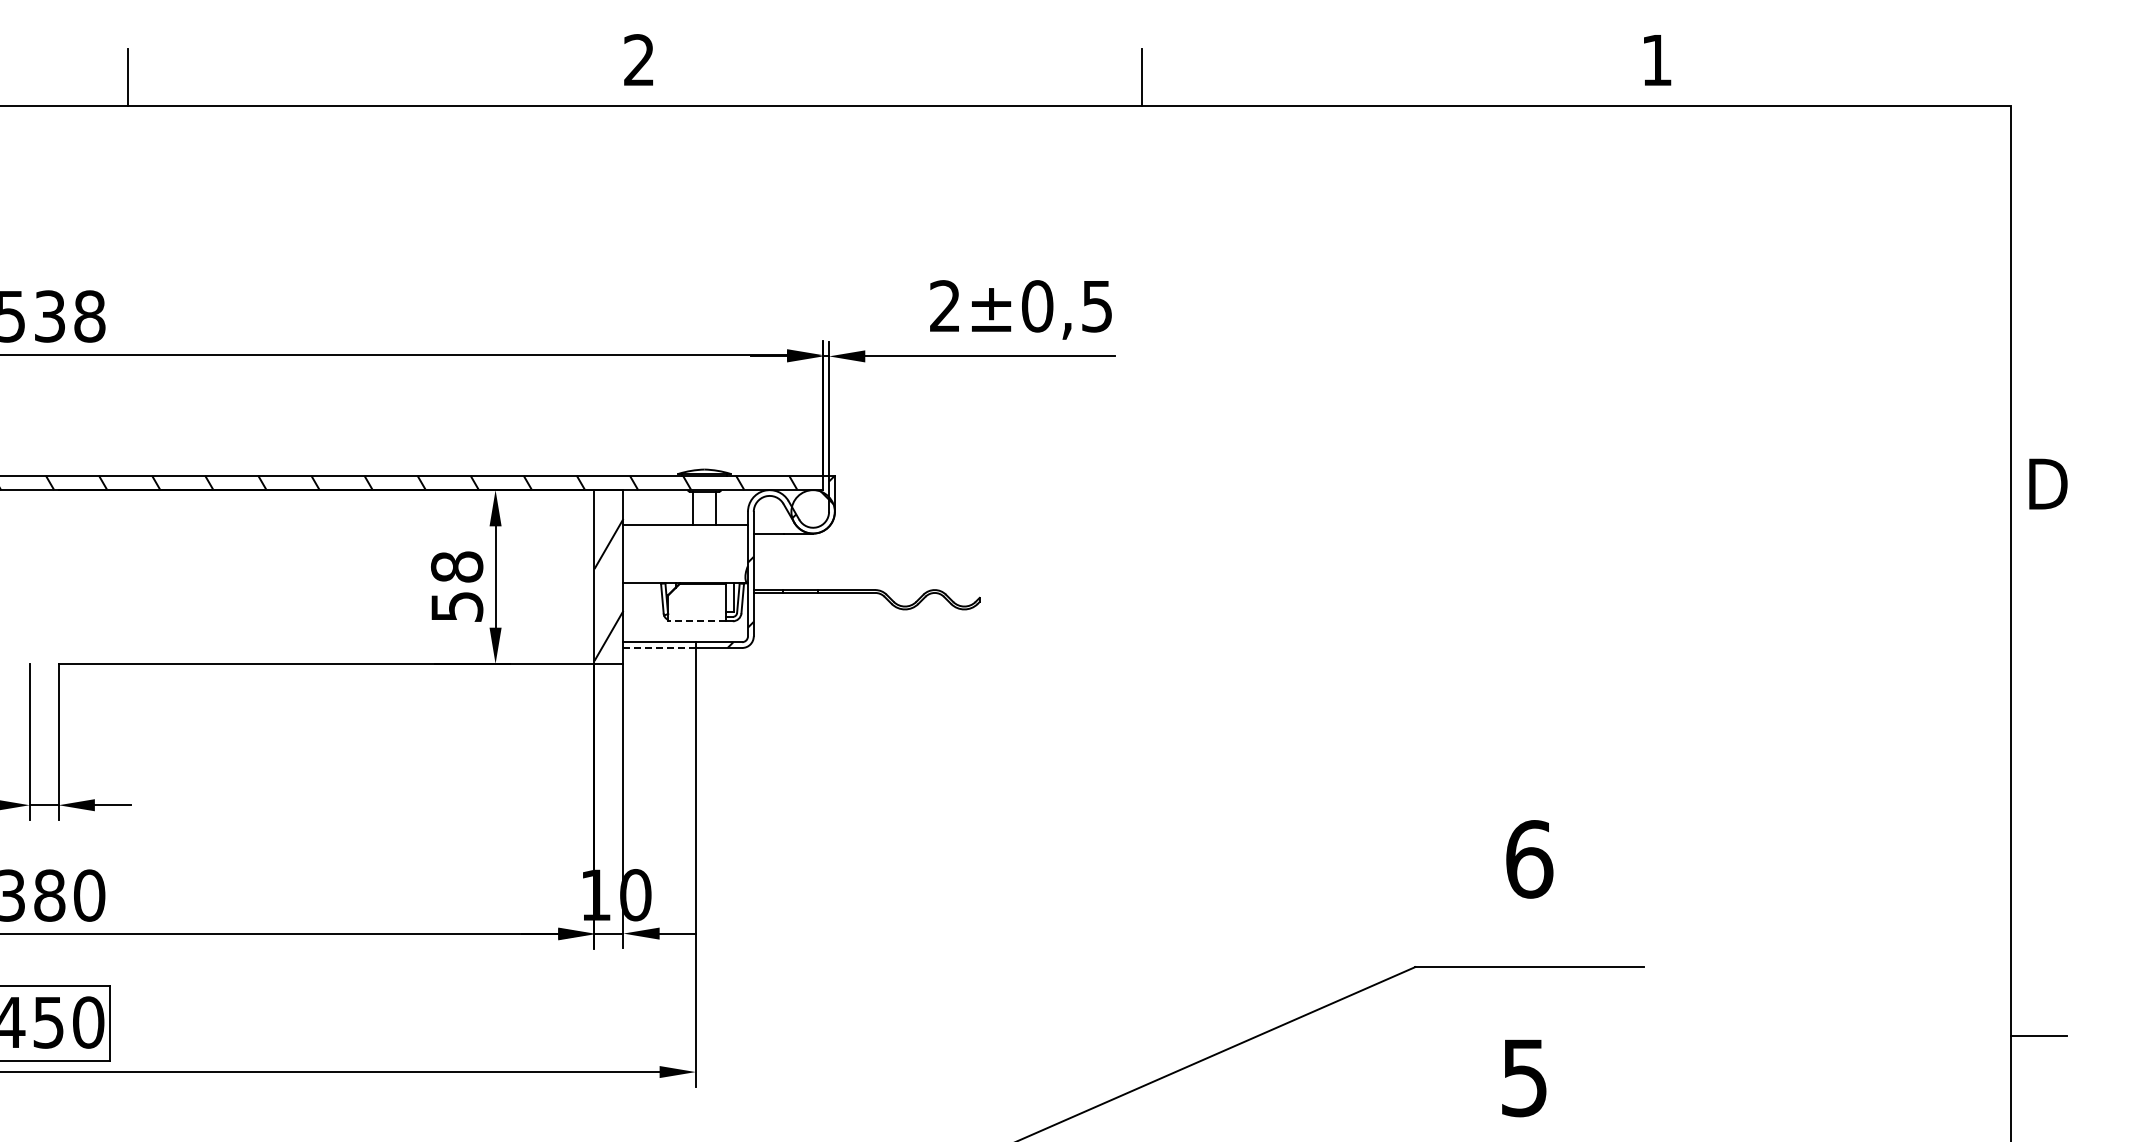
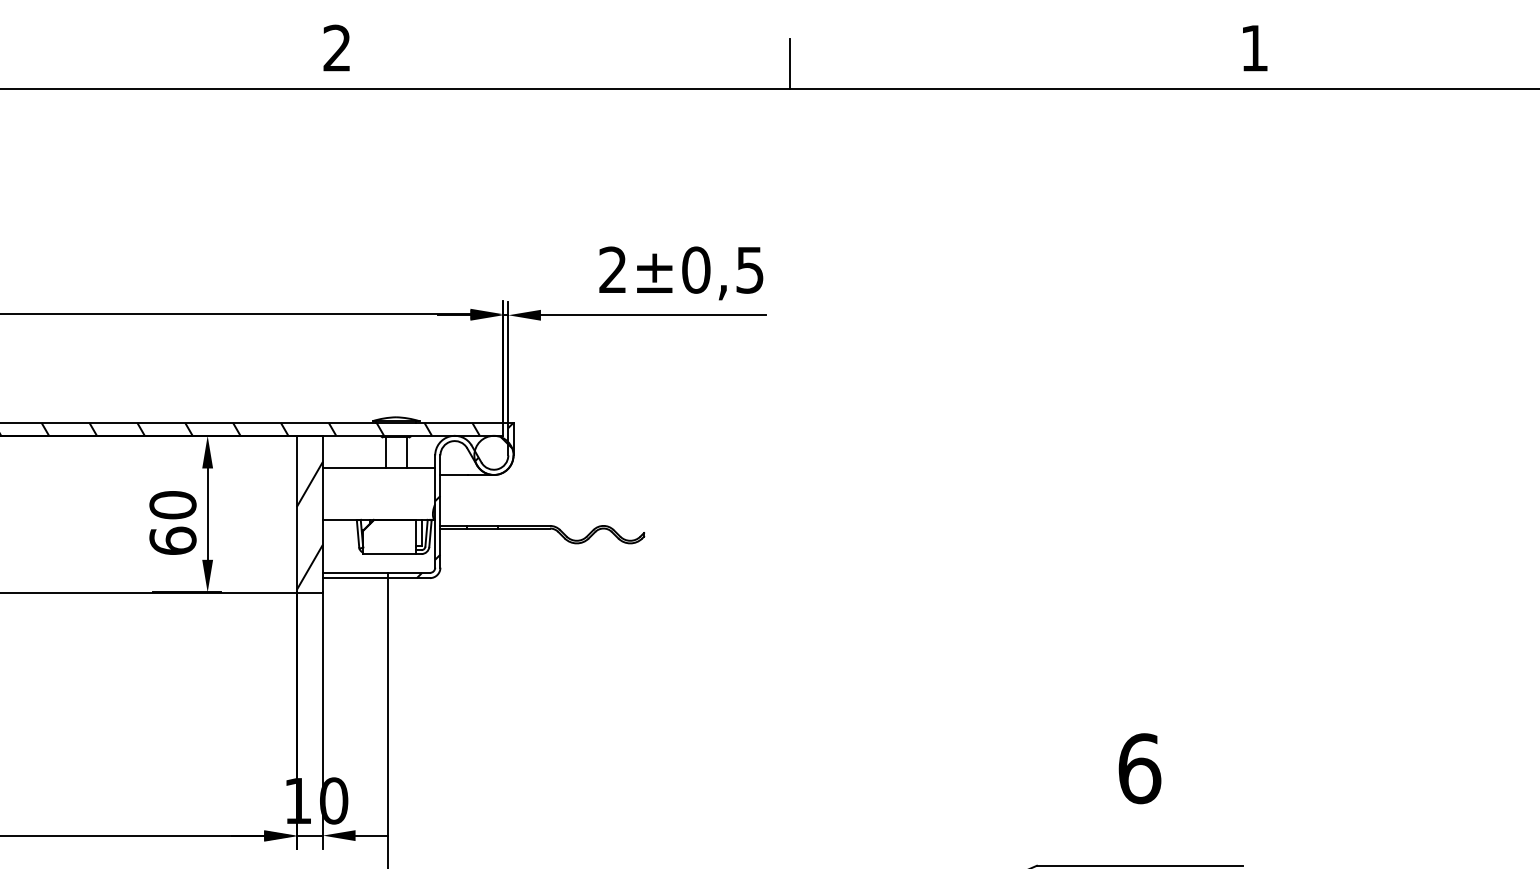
text: (457, 586) -> (173, 522), 58 -> 60
line: (697, 621) -> (389, 554), dashed -> solid
line: (659, 647) -> (355, 577), dashed -> solid

